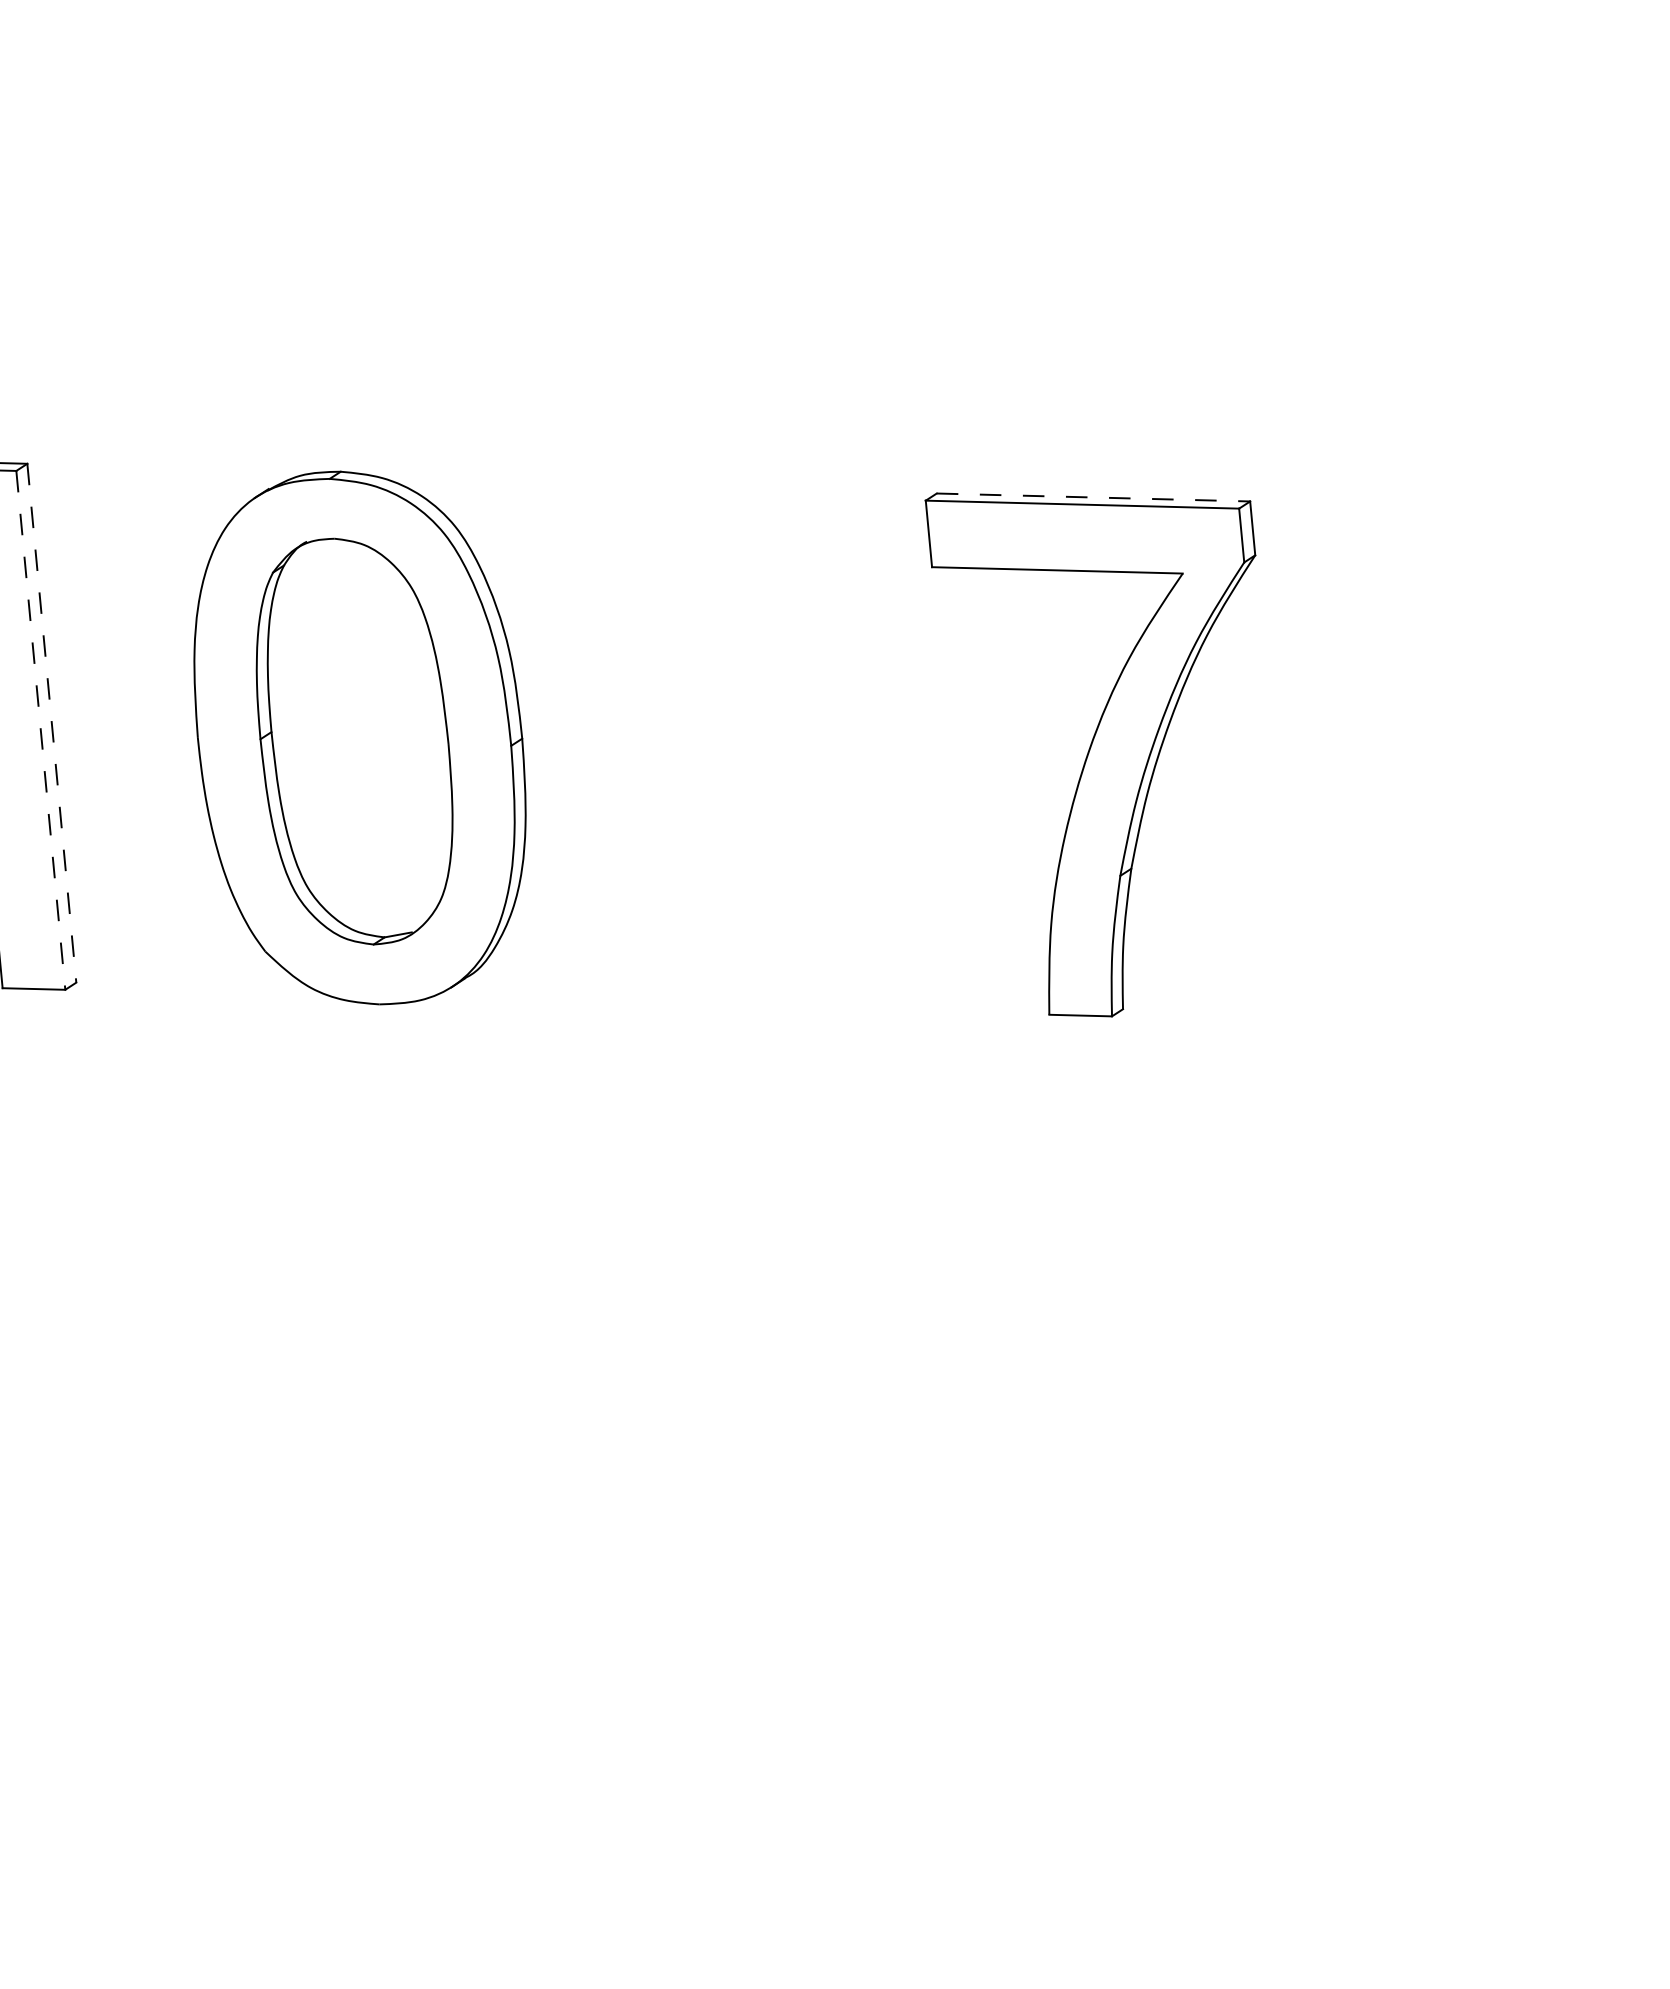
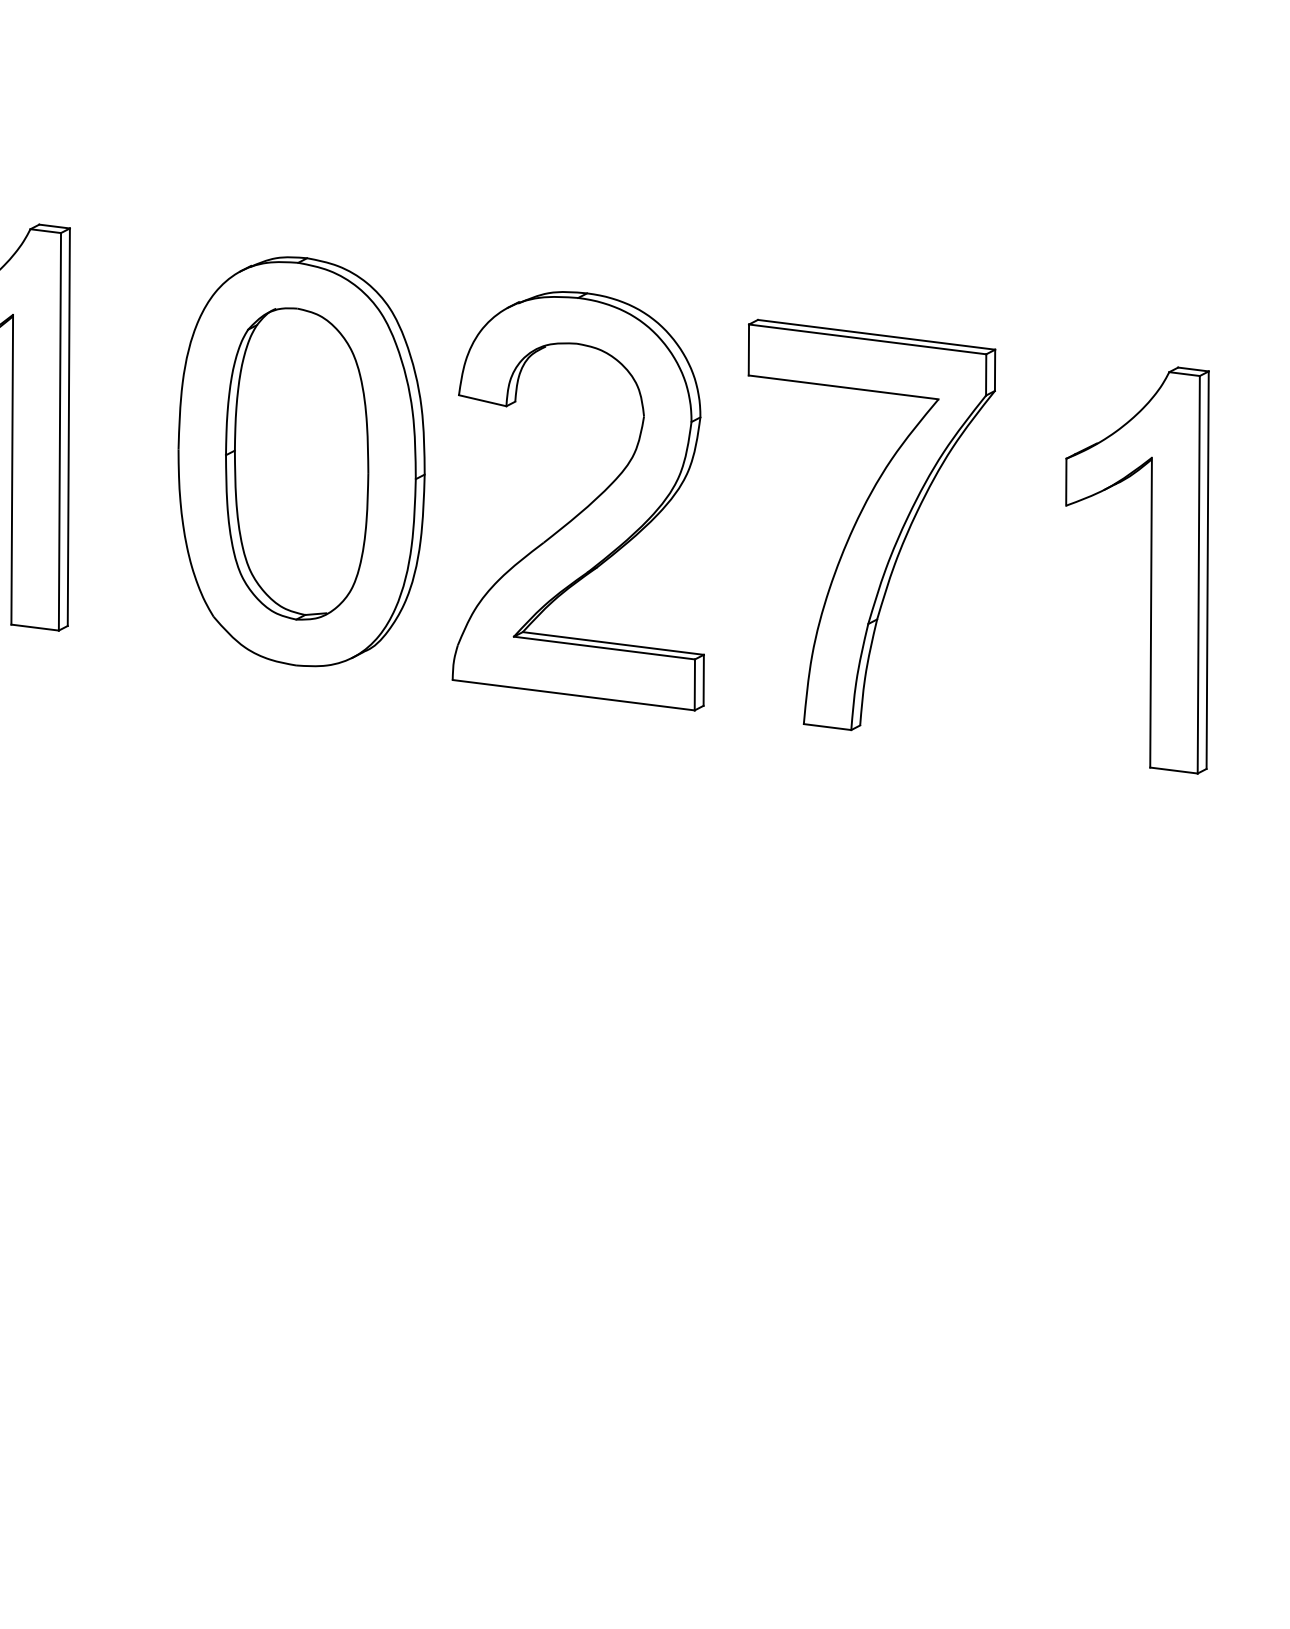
line: (1093, 497) -> (876, 334), dashed -> solid
line: (51, 723) -> (68, 427), dashed -> solid
line: (40, 729) -> (59, 431), dashed -> solid
part: (732, 763) -> (582, 509), added
part: (1481, 769) -> (1150, 570), added

